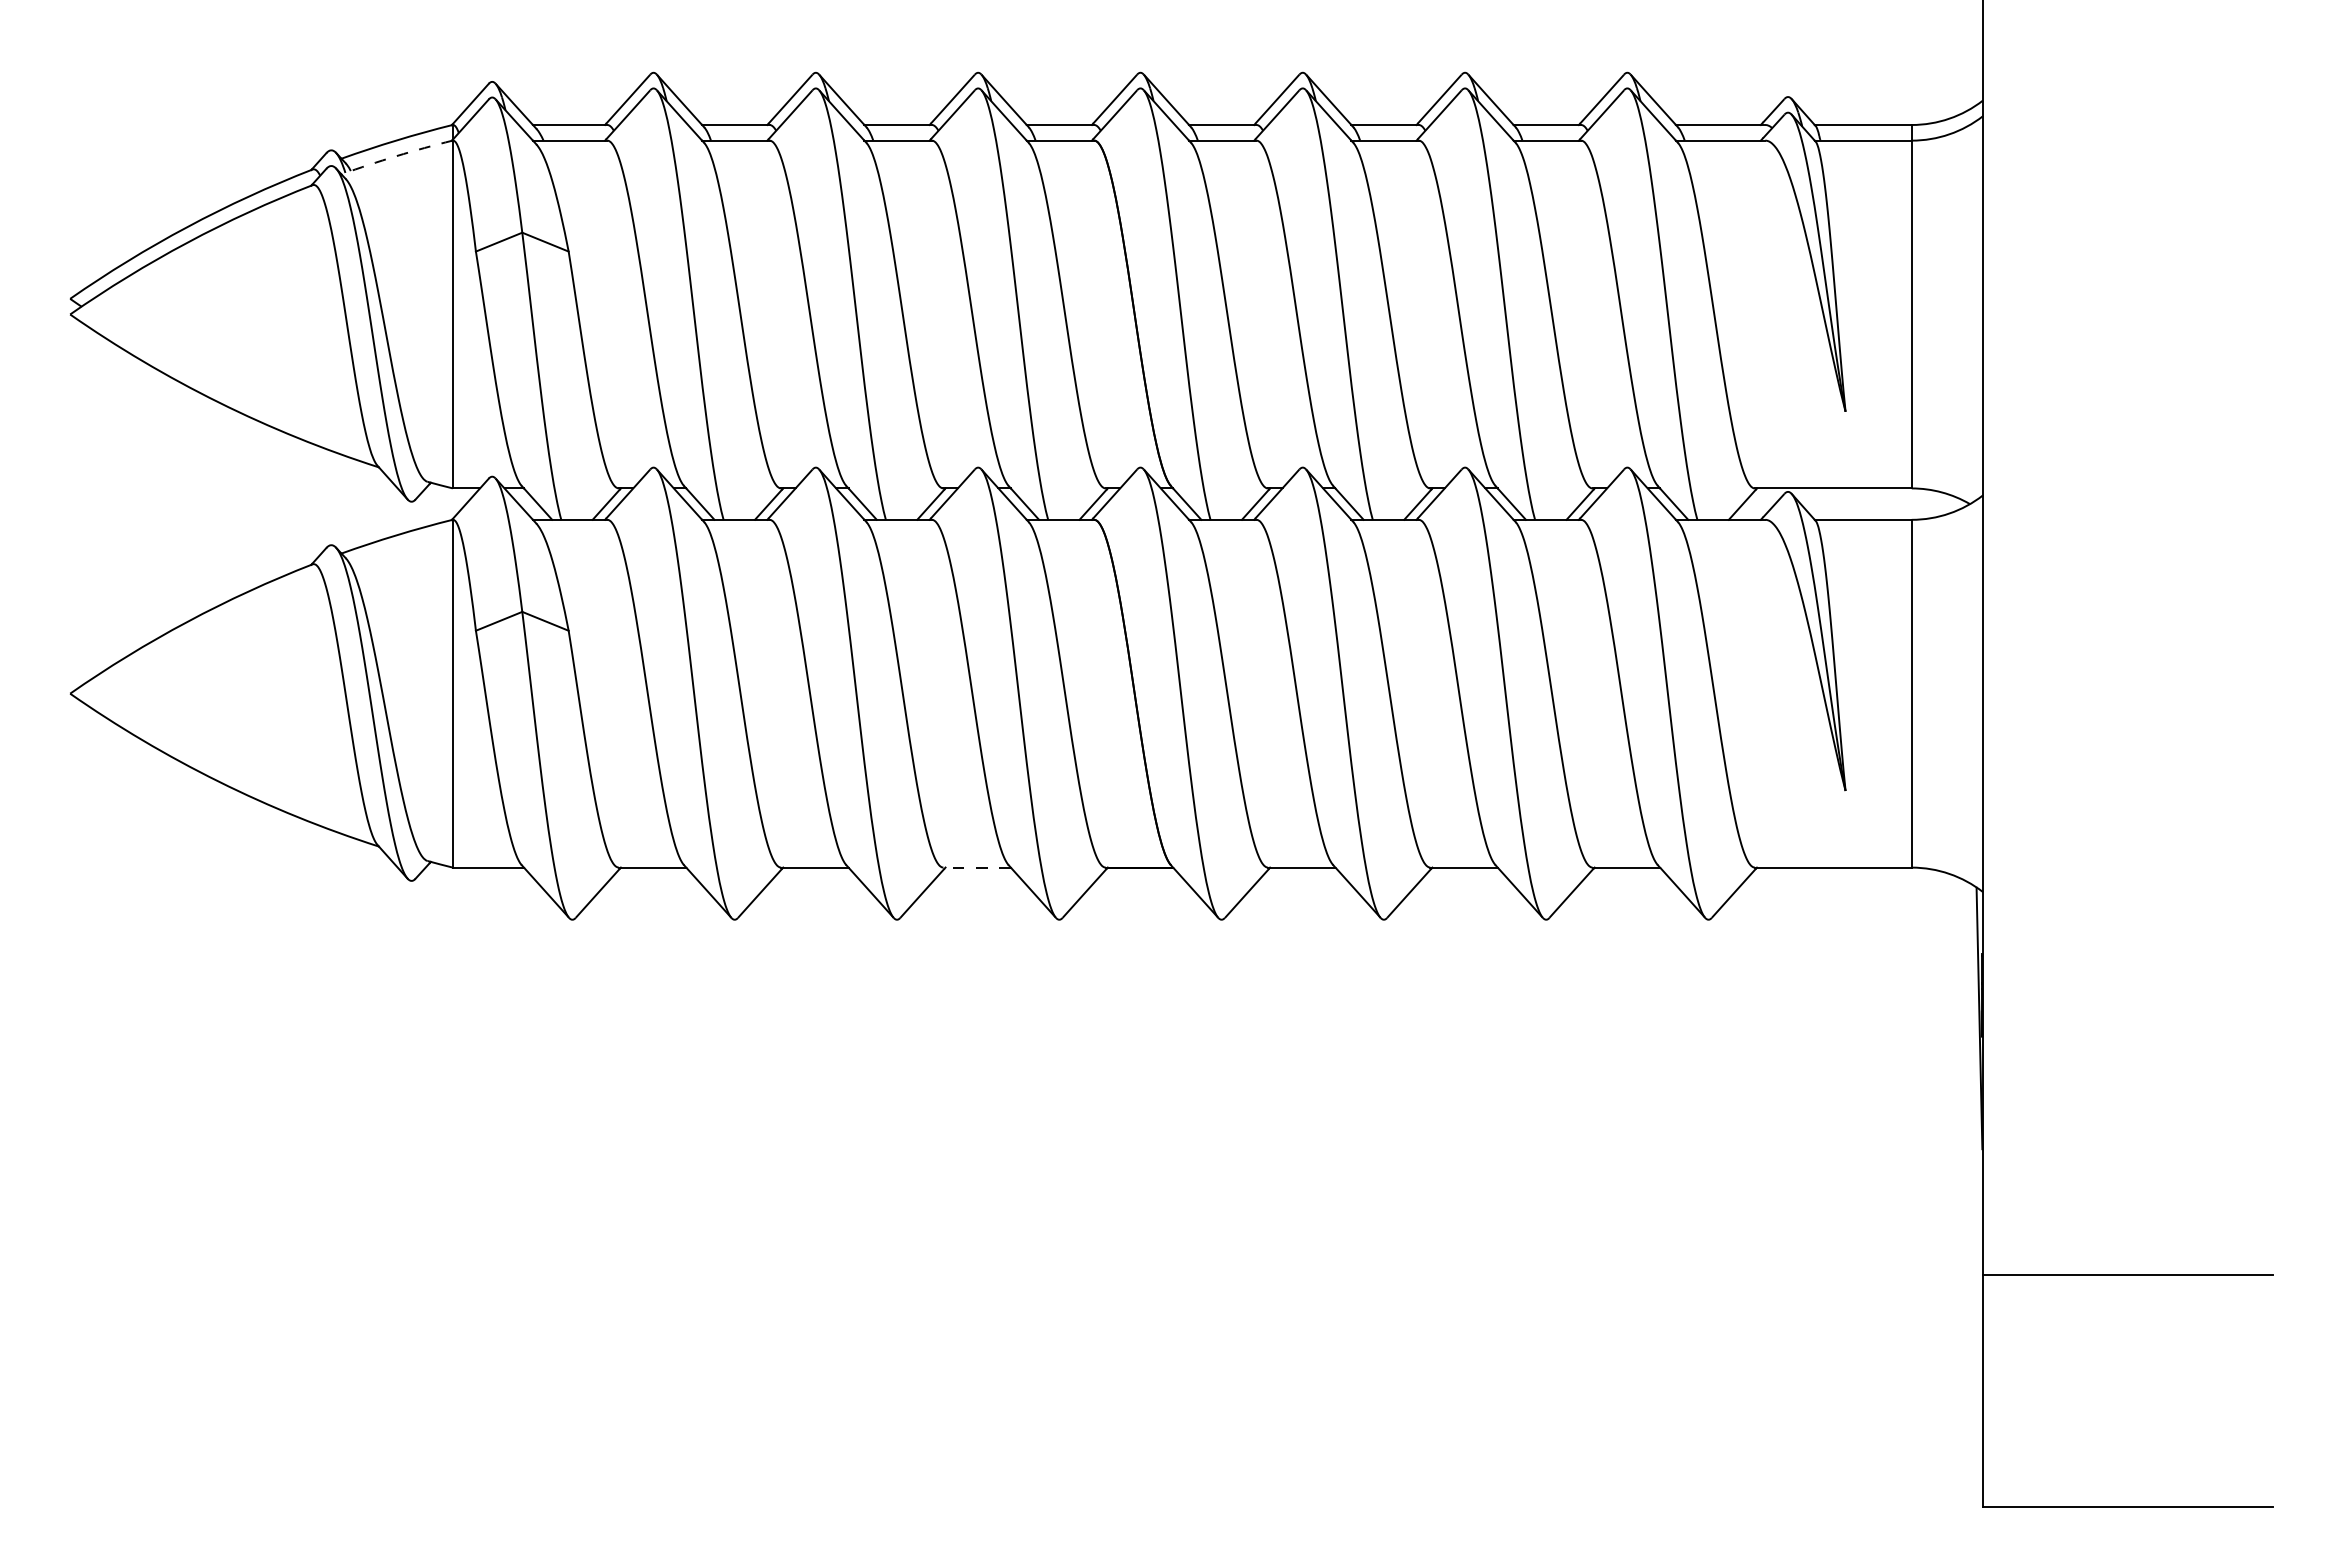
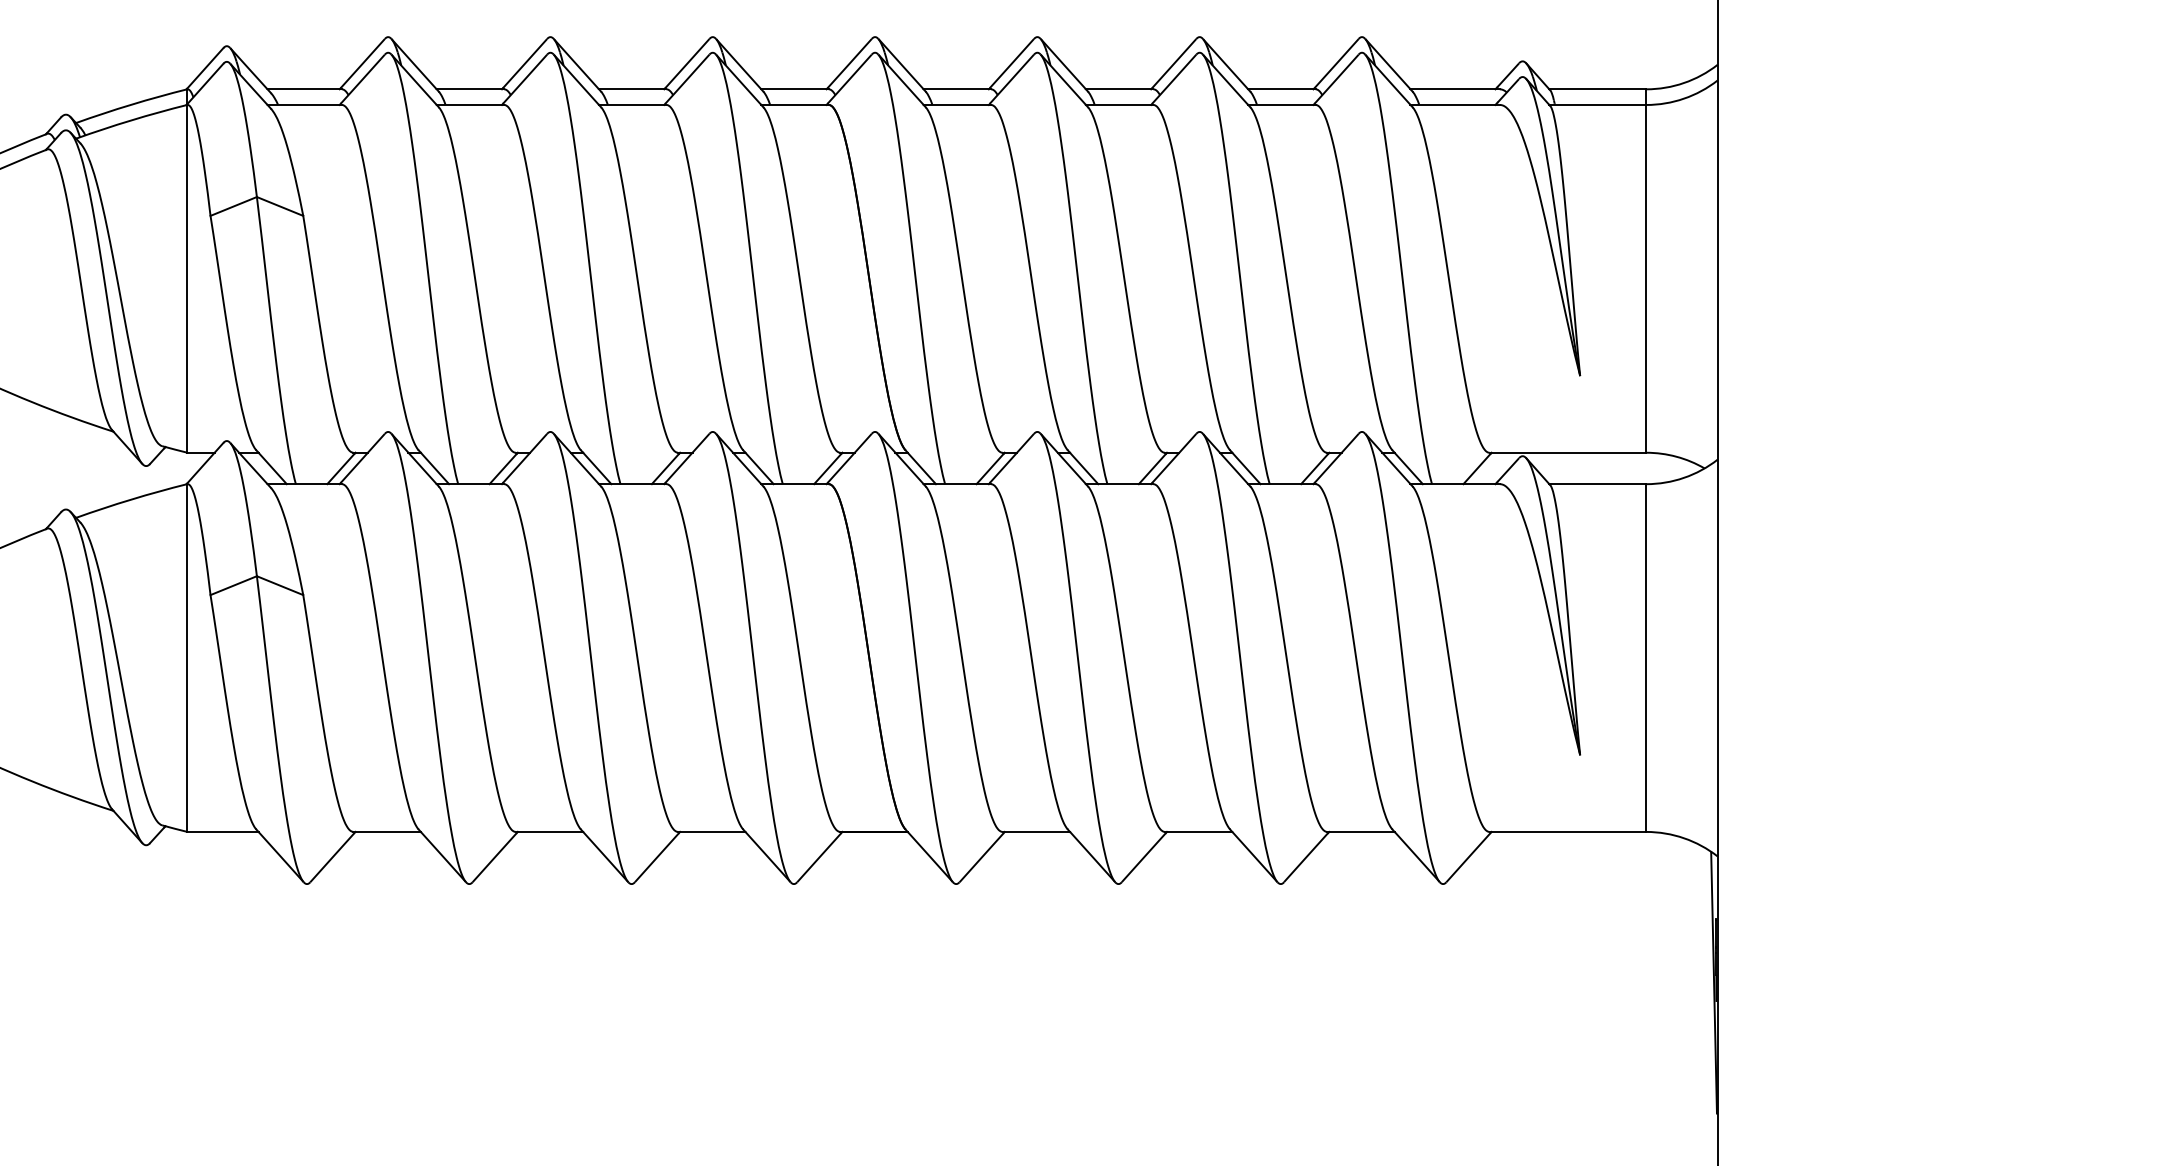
arc: (396, 156) -> (131, 120), dashed -> solid
line: (977, 867) -> (712, 831), dashed -> solid

